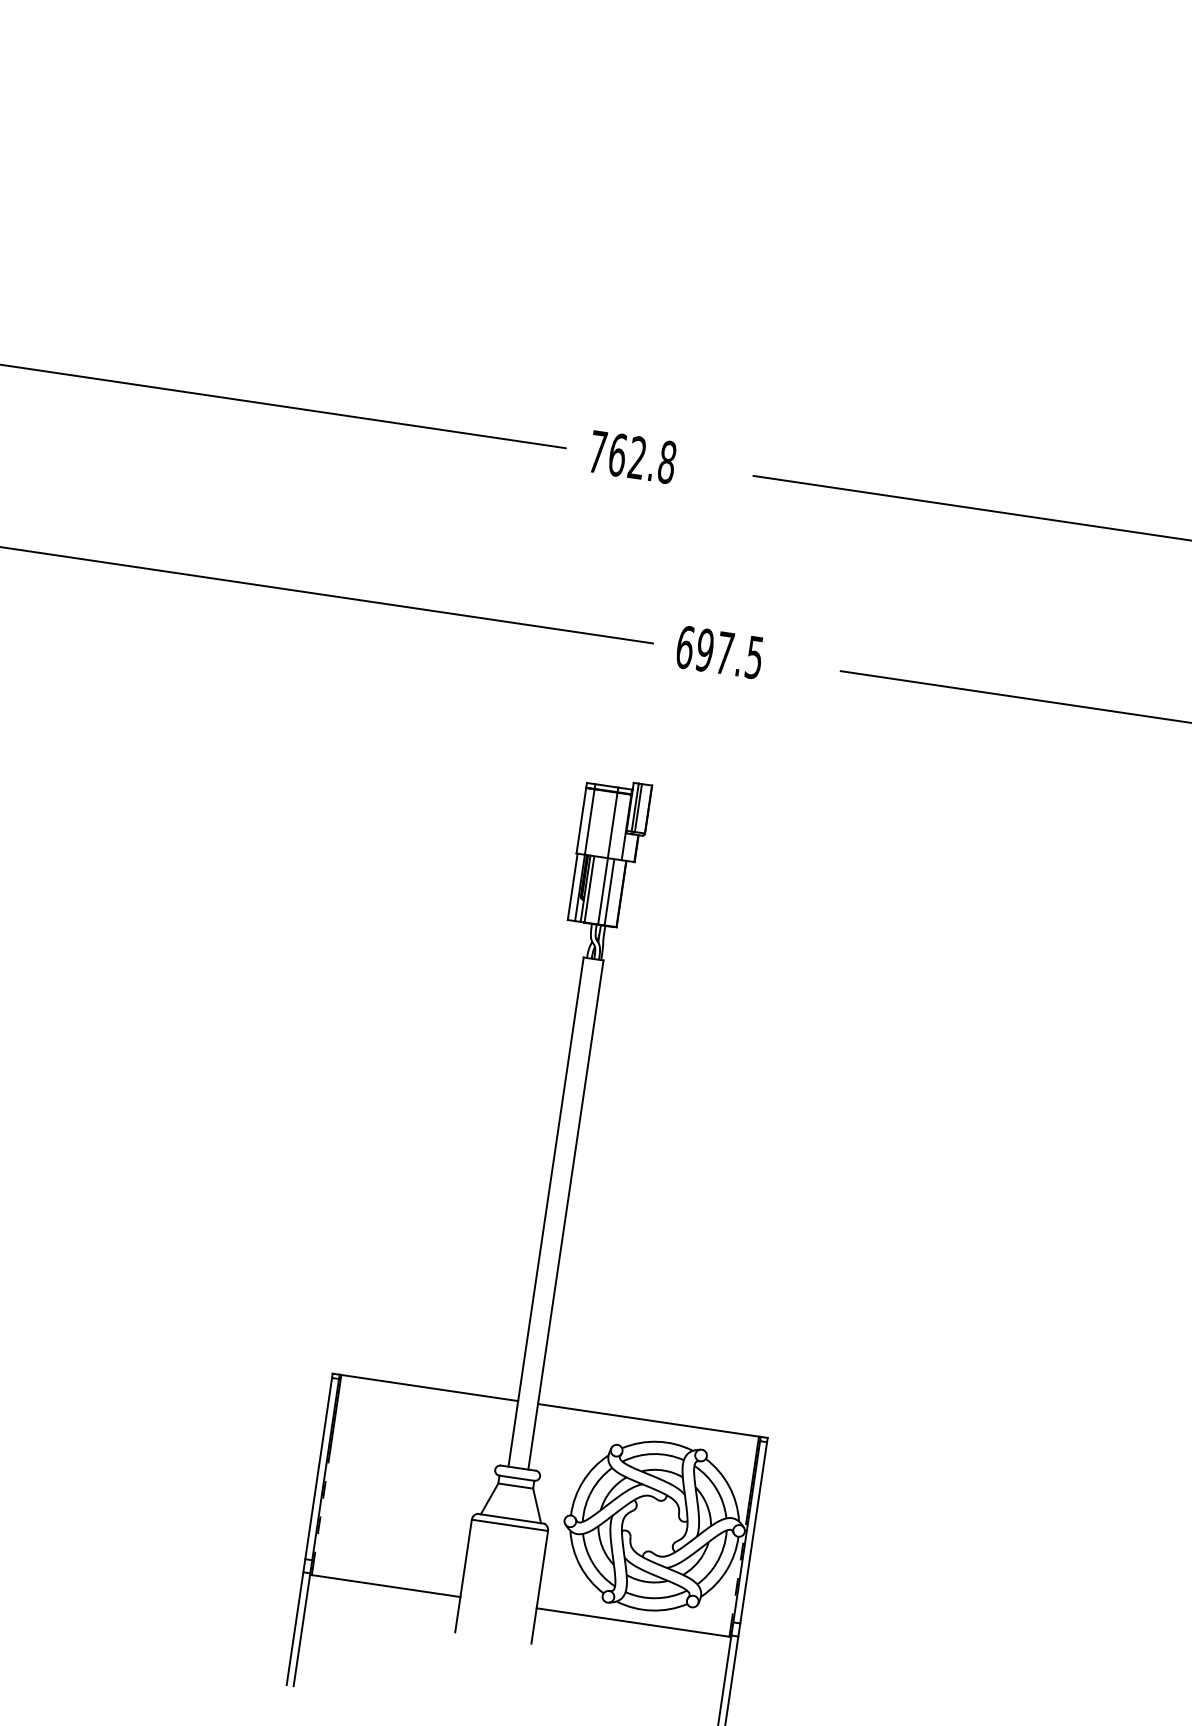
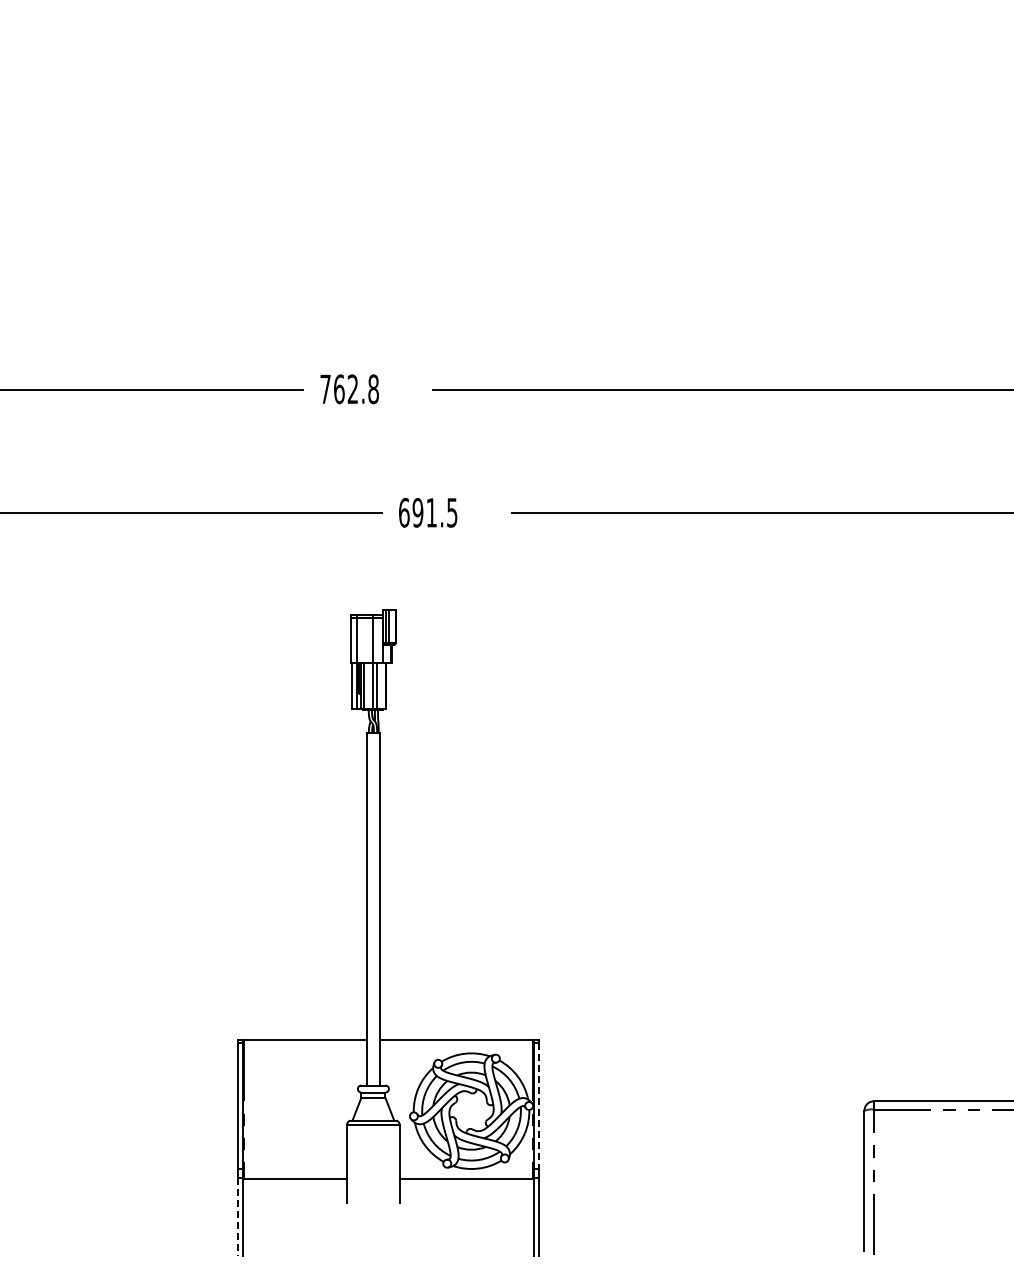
text: (724, 652) -> (431, 512), 697.5 -> 691.5
line: (754, 1532) -> (539, 1105), solid -> dashed
line: (295, 1630) -> (238, 1217), solid -> dashed

